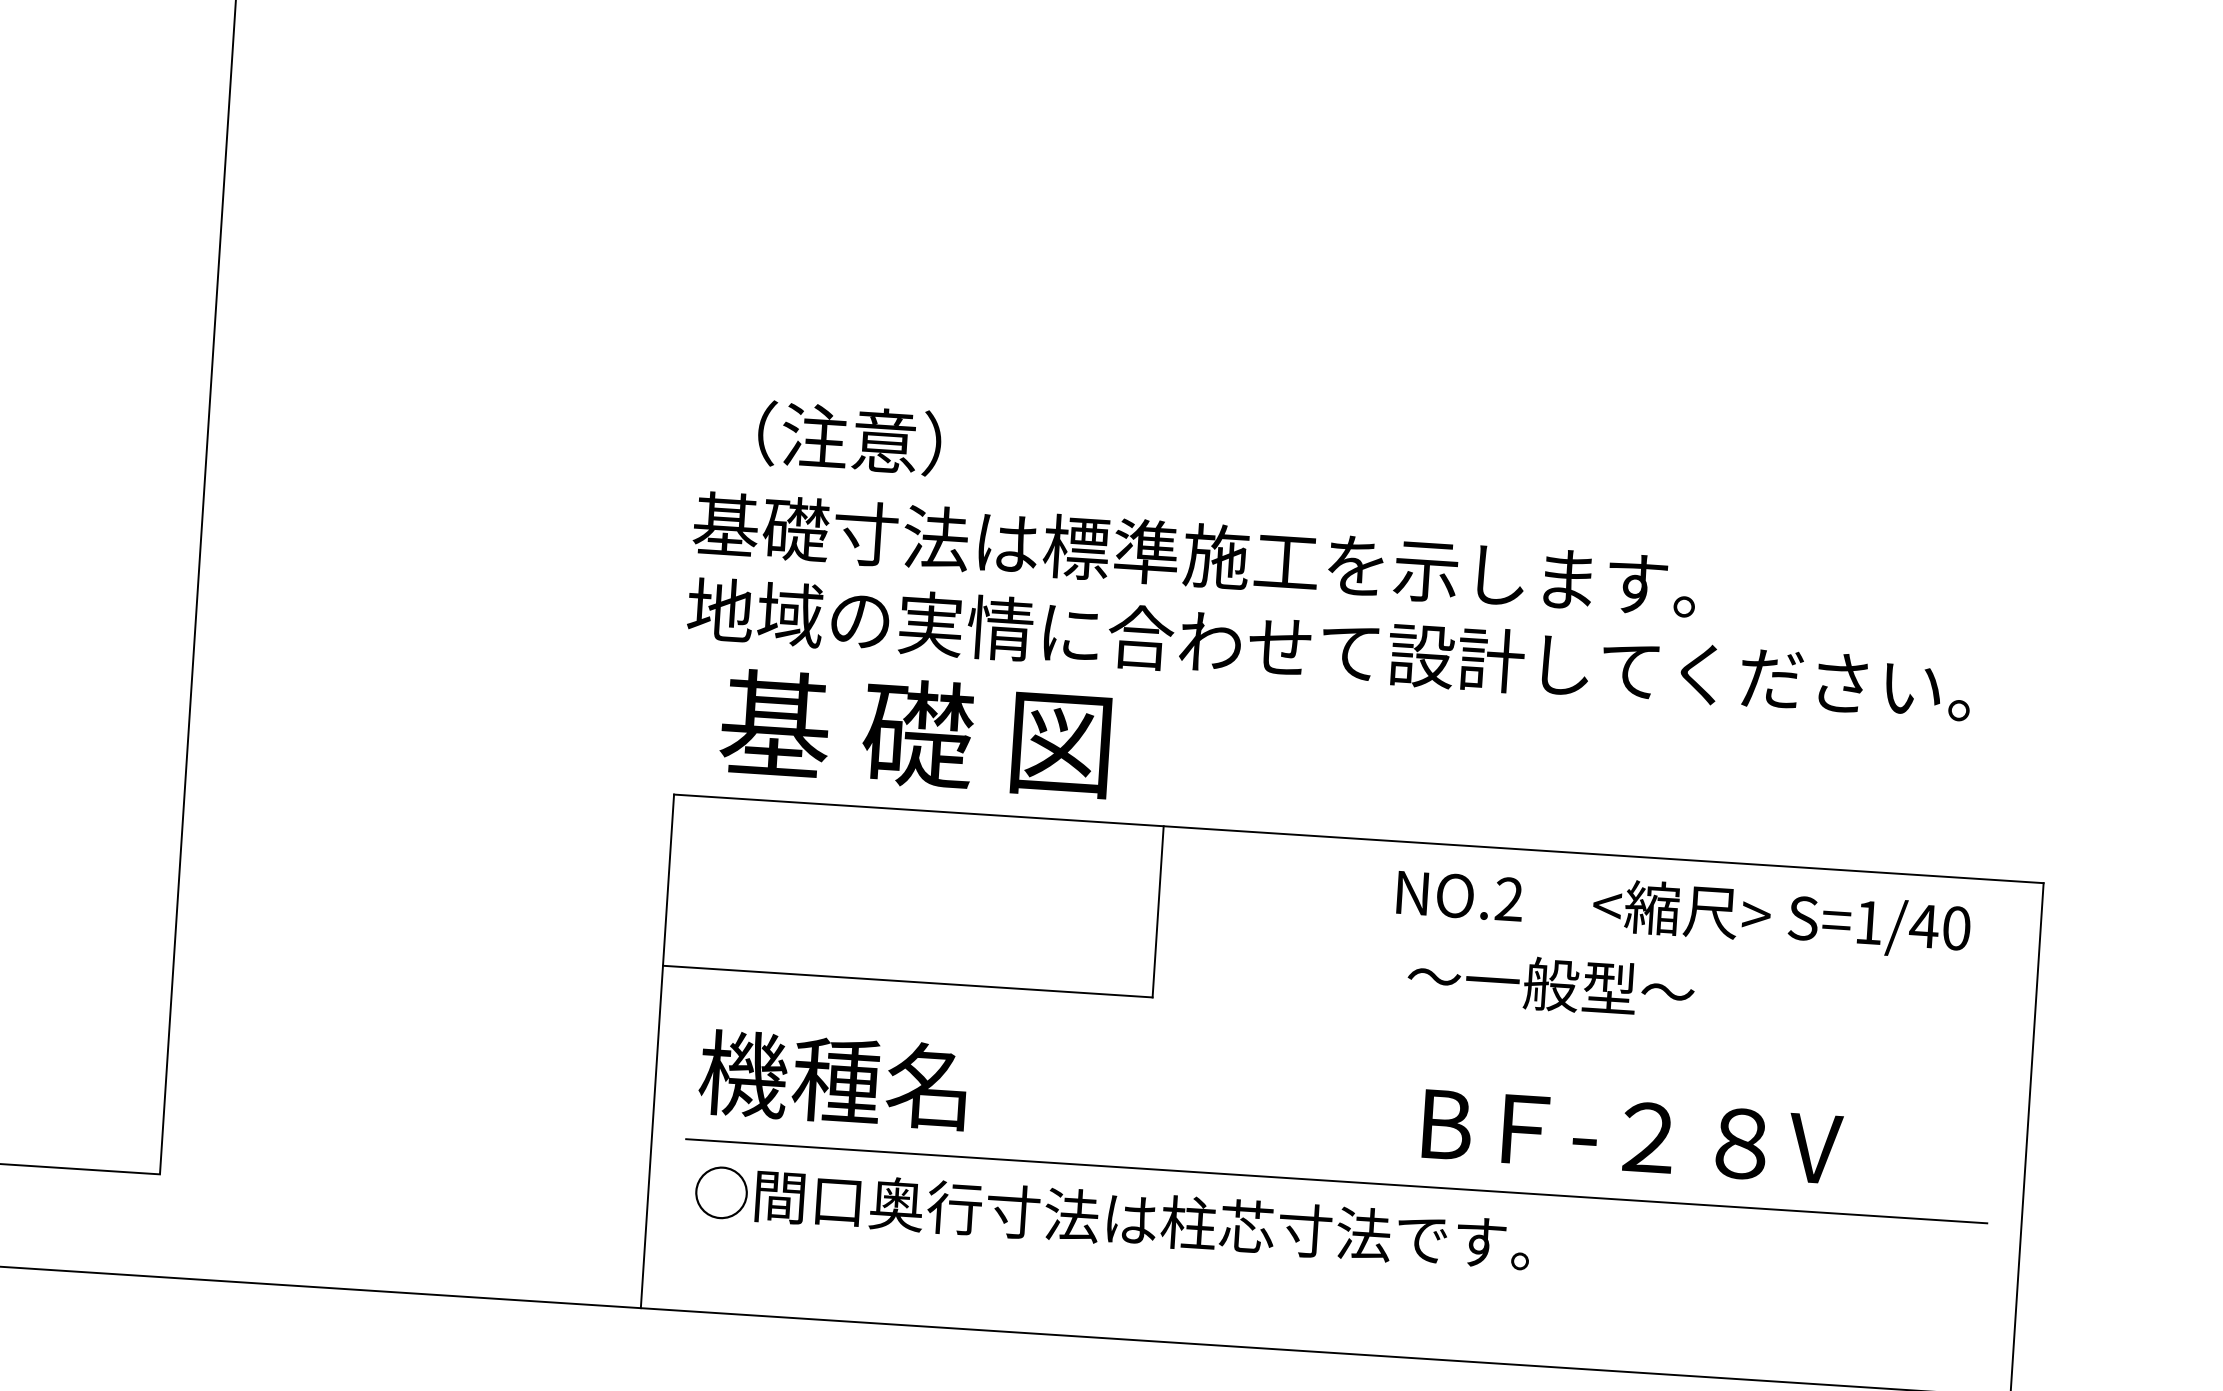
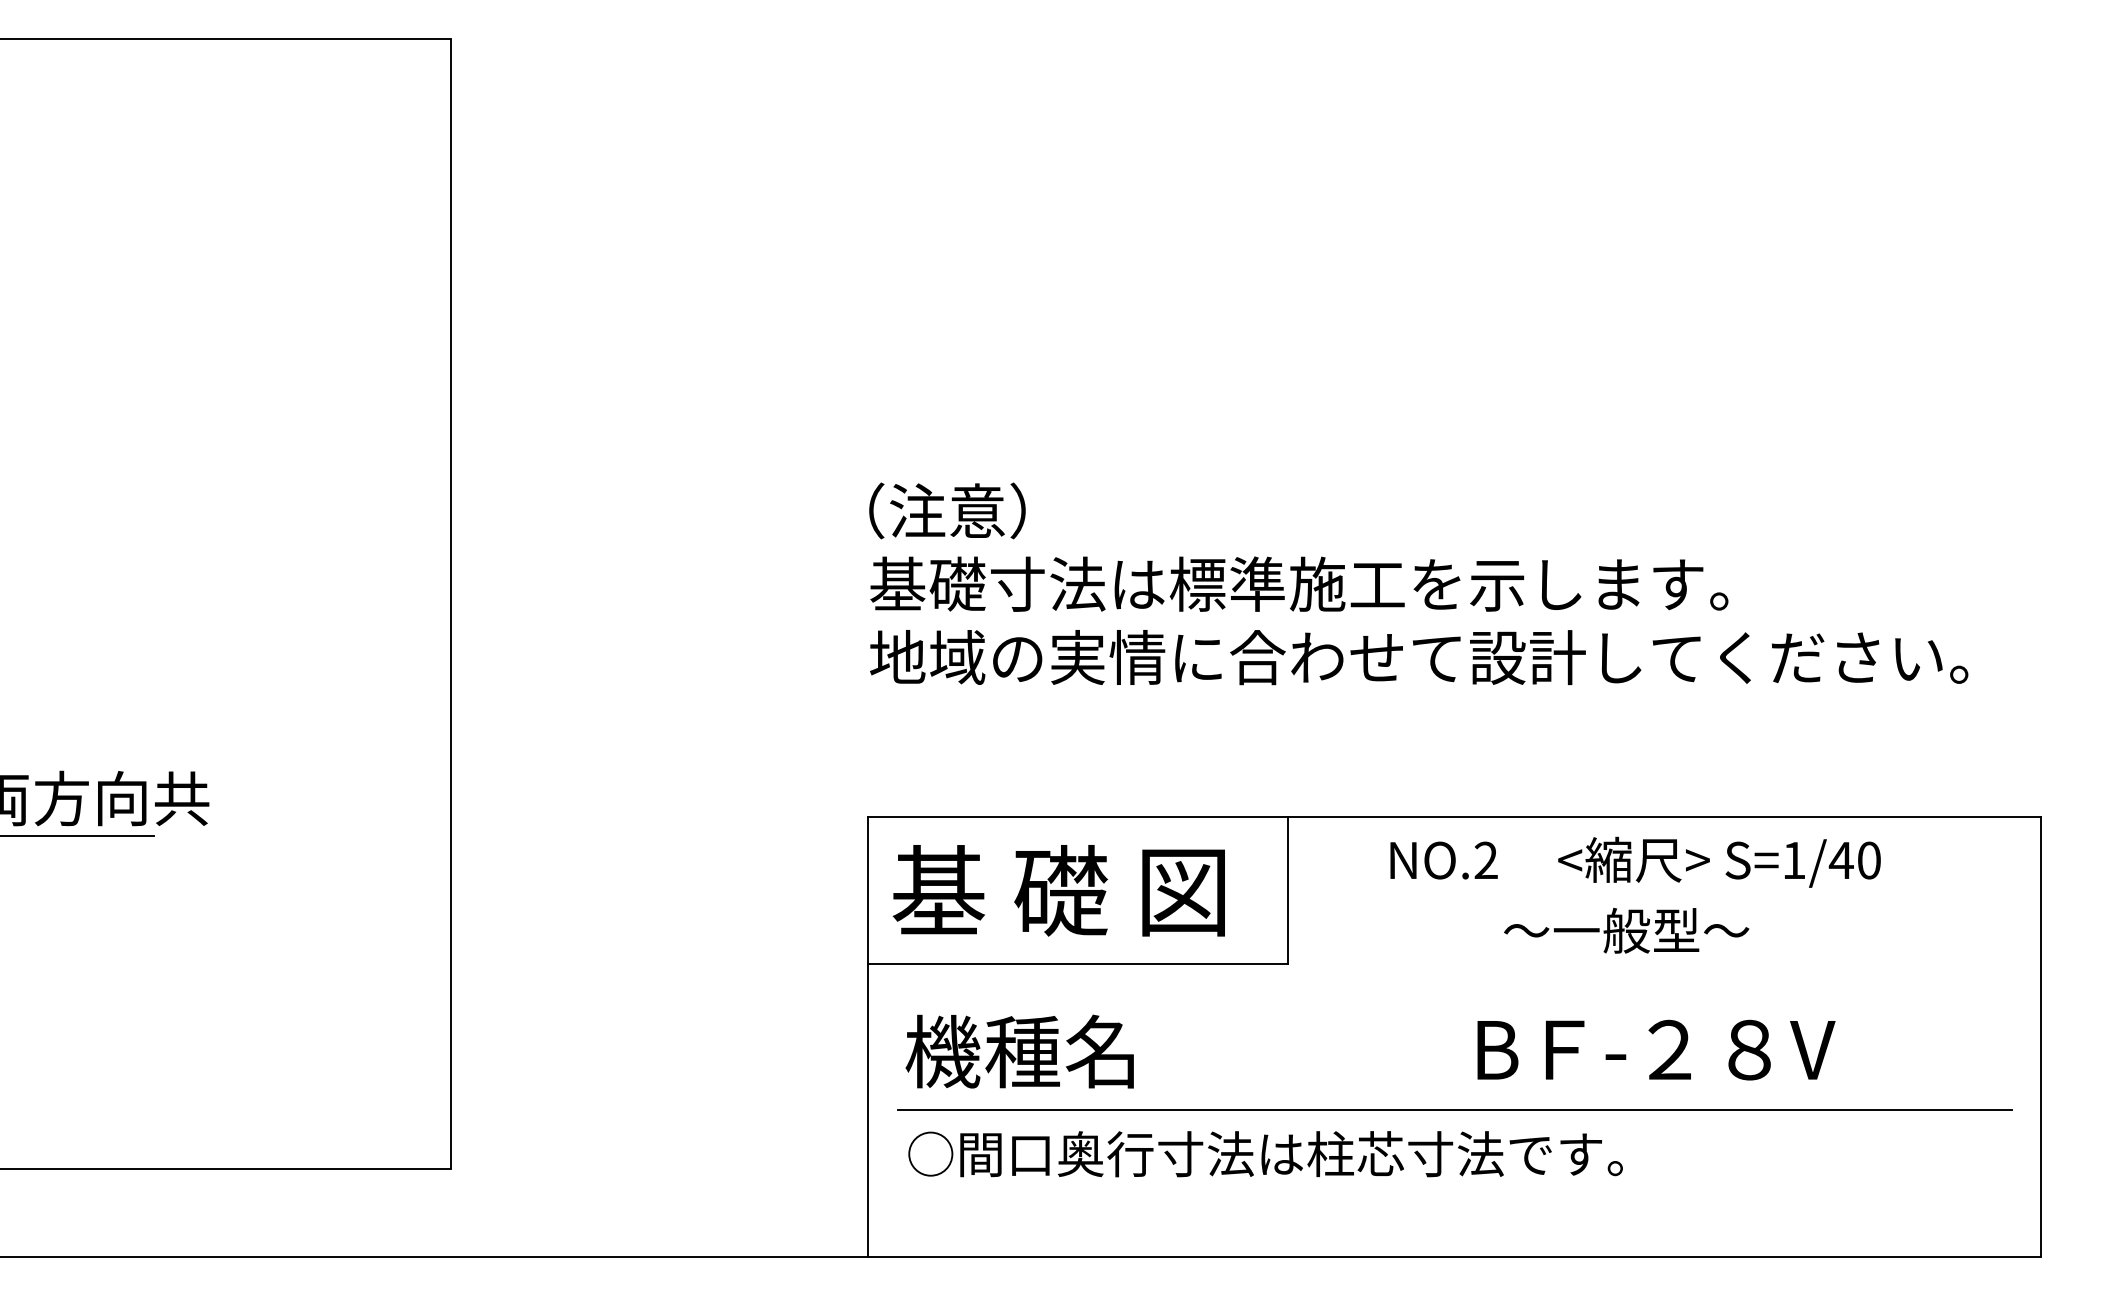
text: (849, 437) -> (947, 510), moved
text: (915, 733) -> (1058, 890), moved
text: (1683, 911) -> (1635, 861), moved
text: (1632, 1136) -> (1656, 1049), moved

